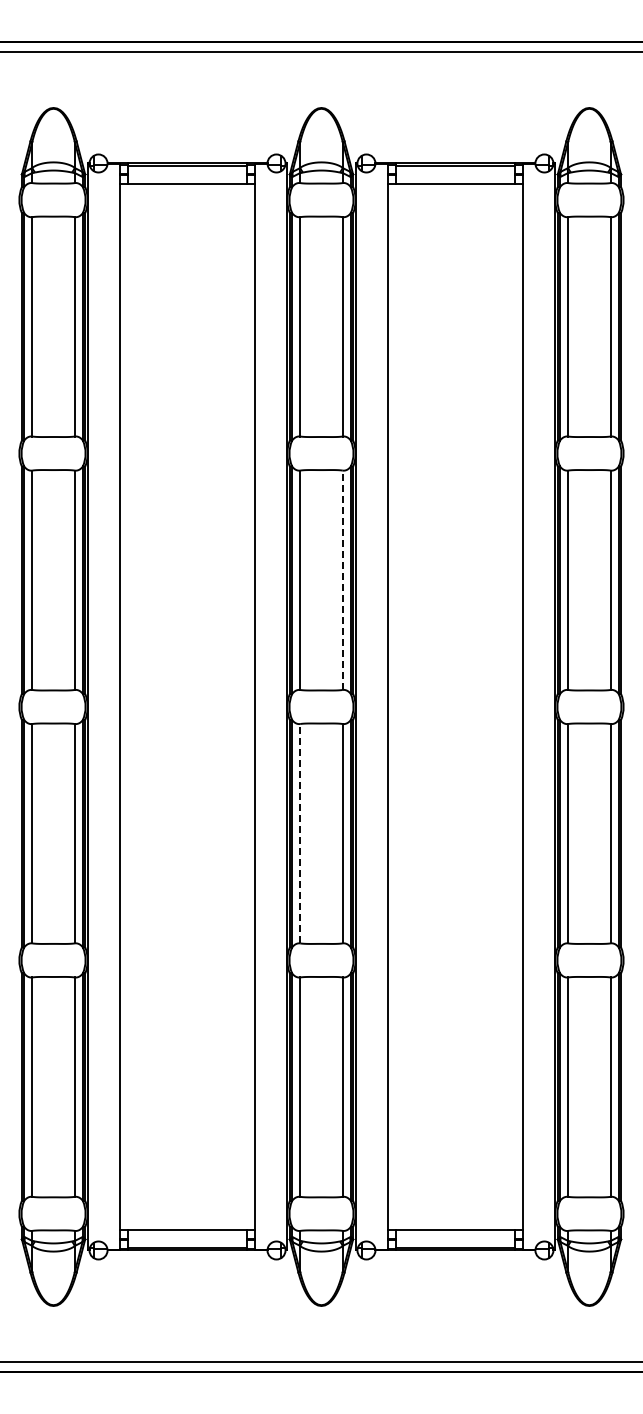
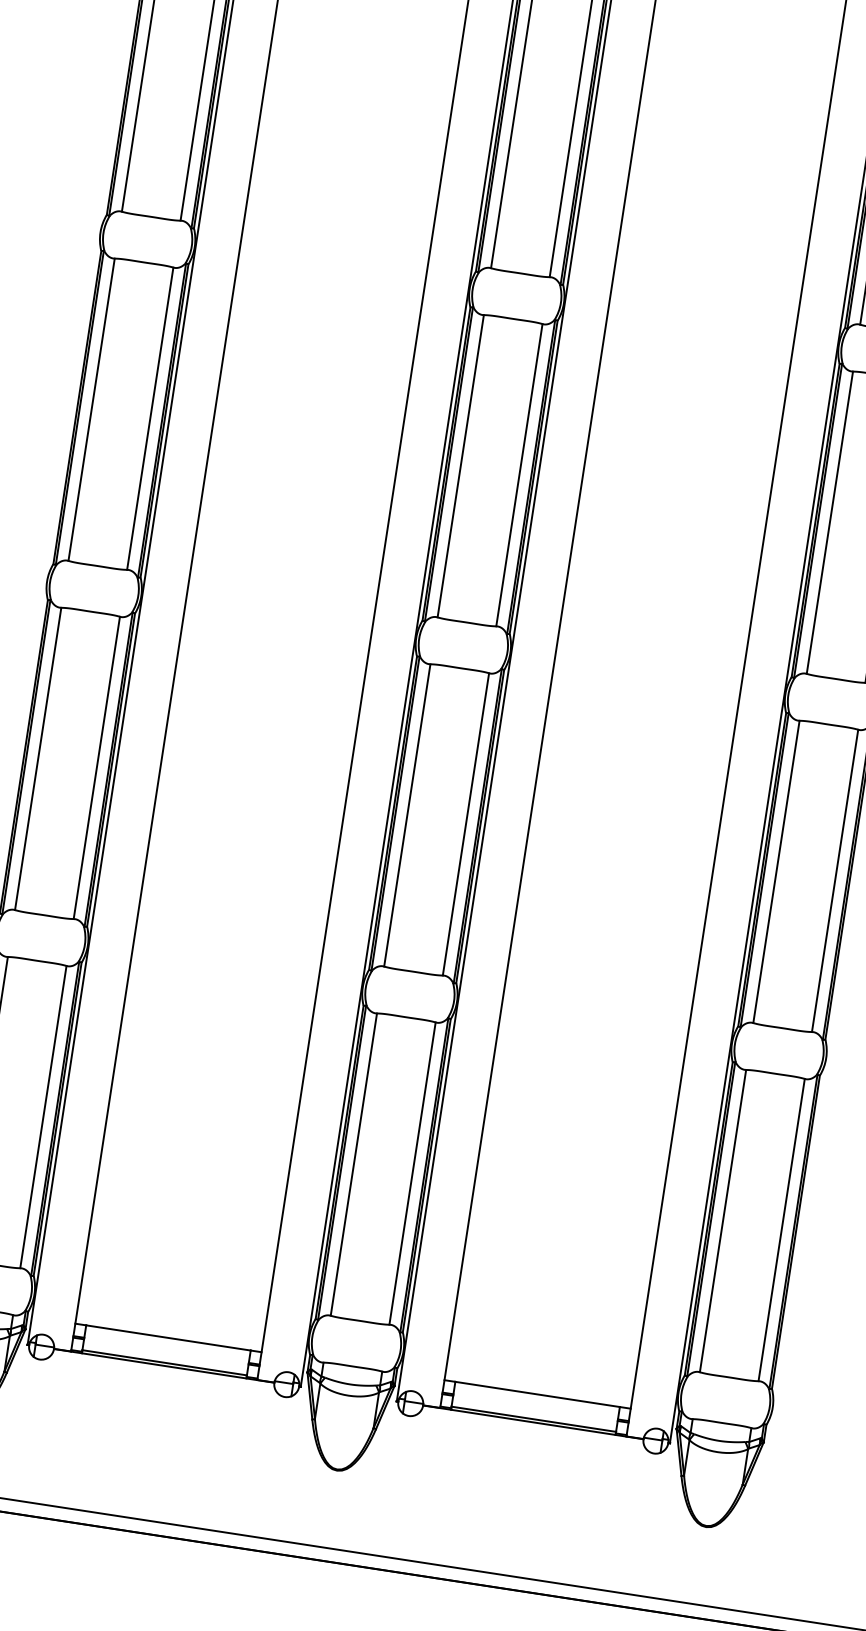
line: (342, 580) -> (518, 475), dashed -> solid
line: (300, 833) -> (407, 815), dashed -> solid

